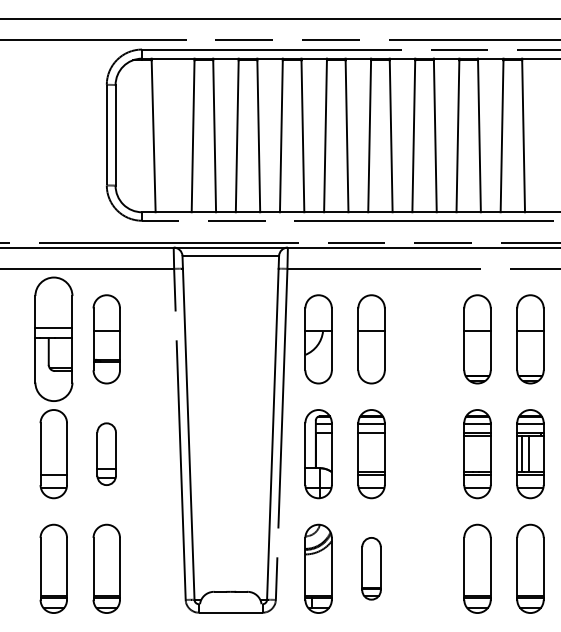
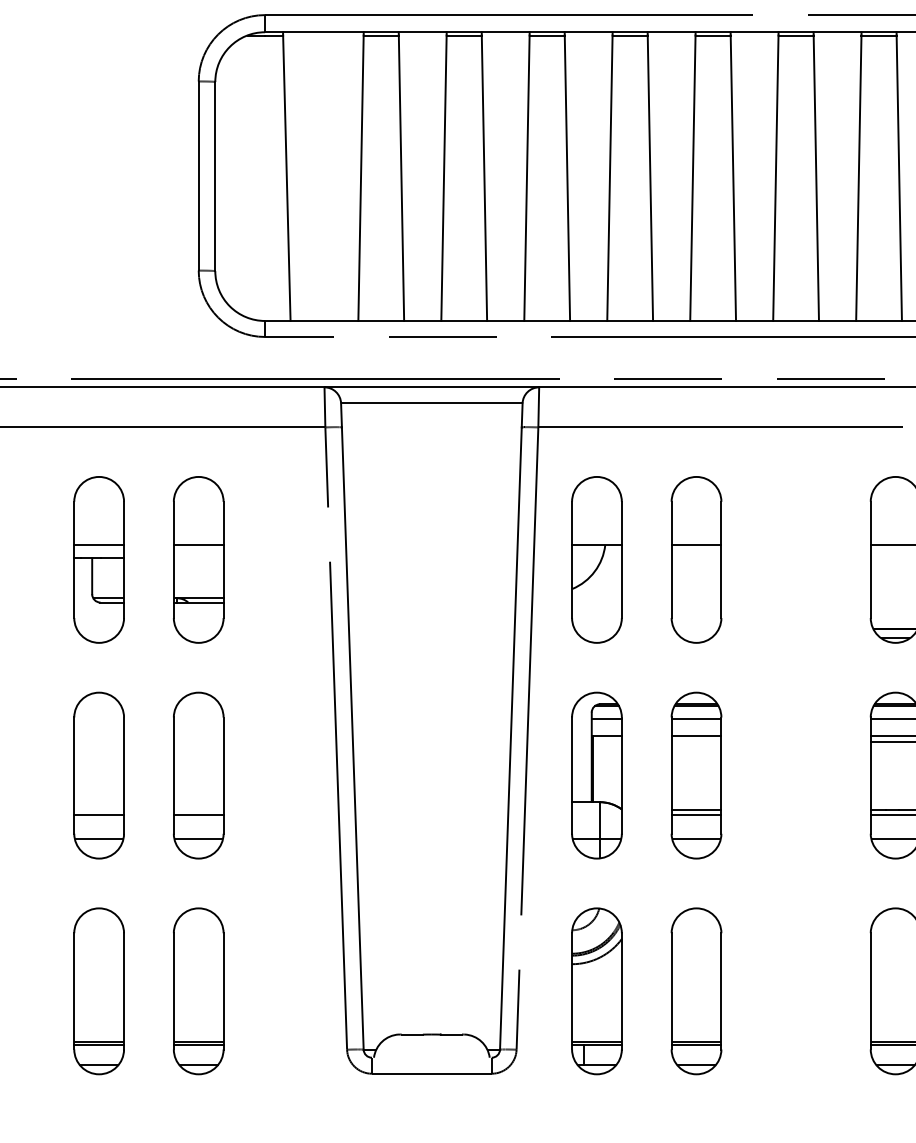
part: (53, 339) -> (98, 560), size x0.71
part: (106, 454) -> (198, 776), size x1.43
part: (371, 568) -> (696, 990), size x1.43

